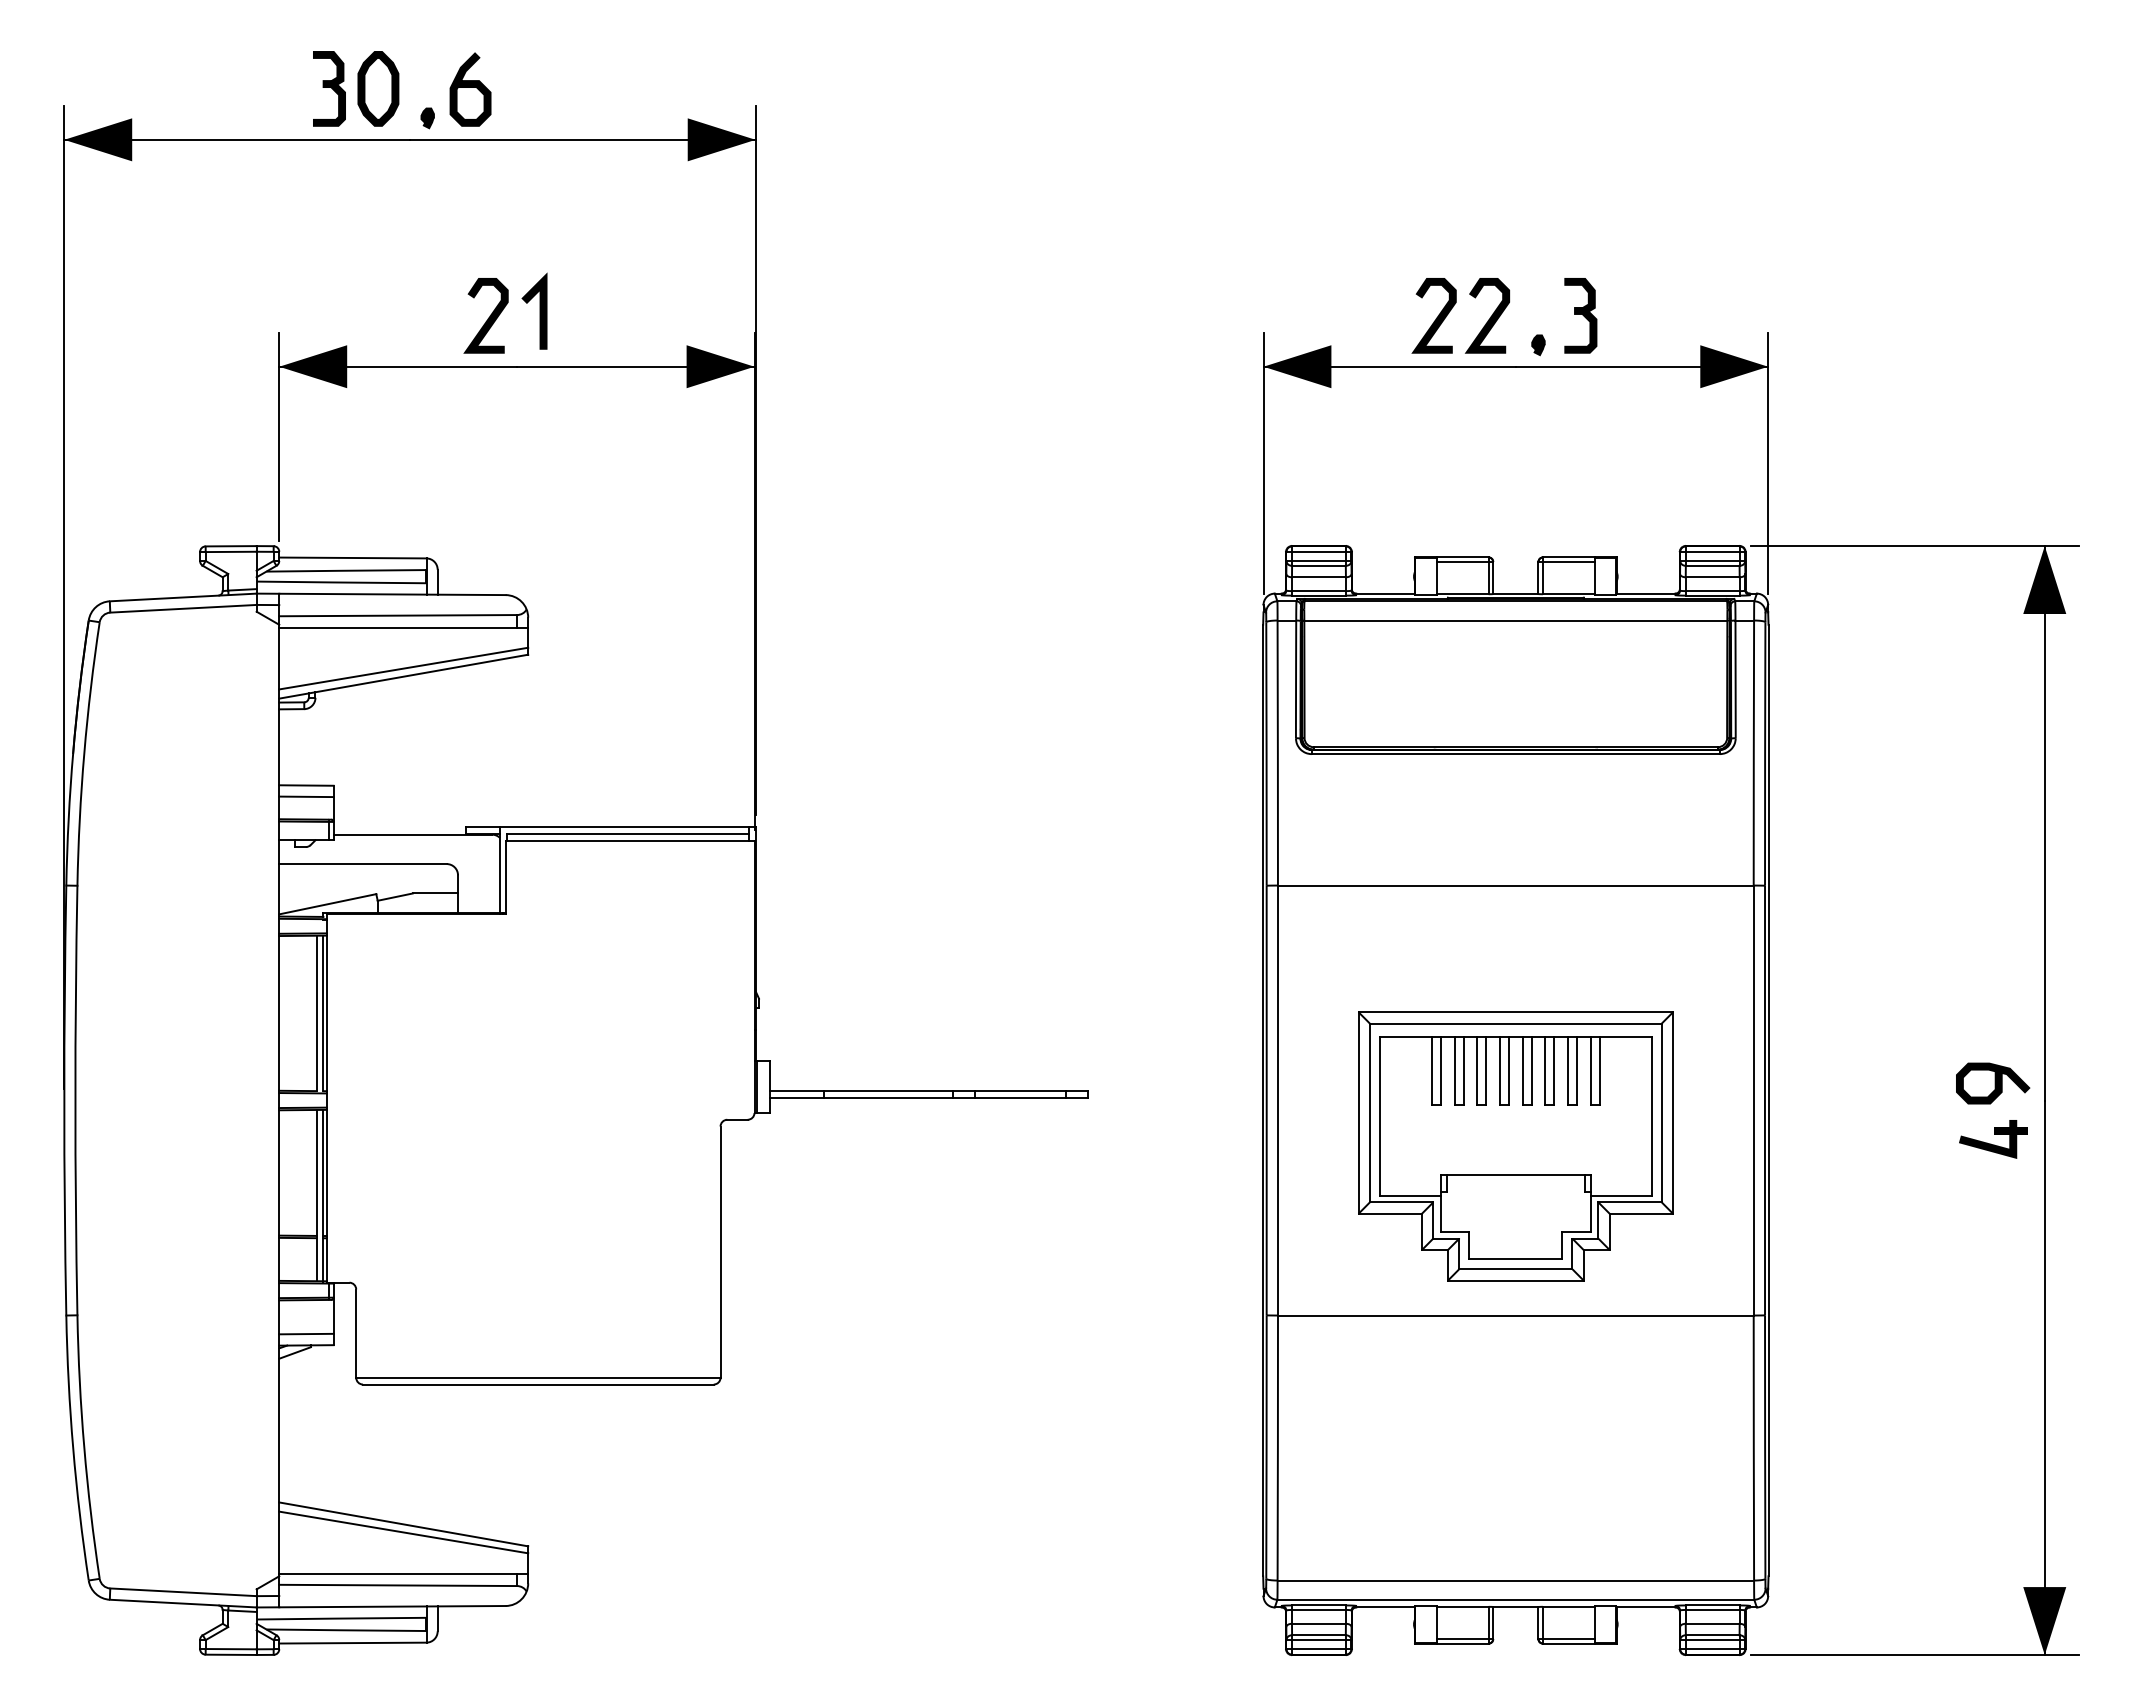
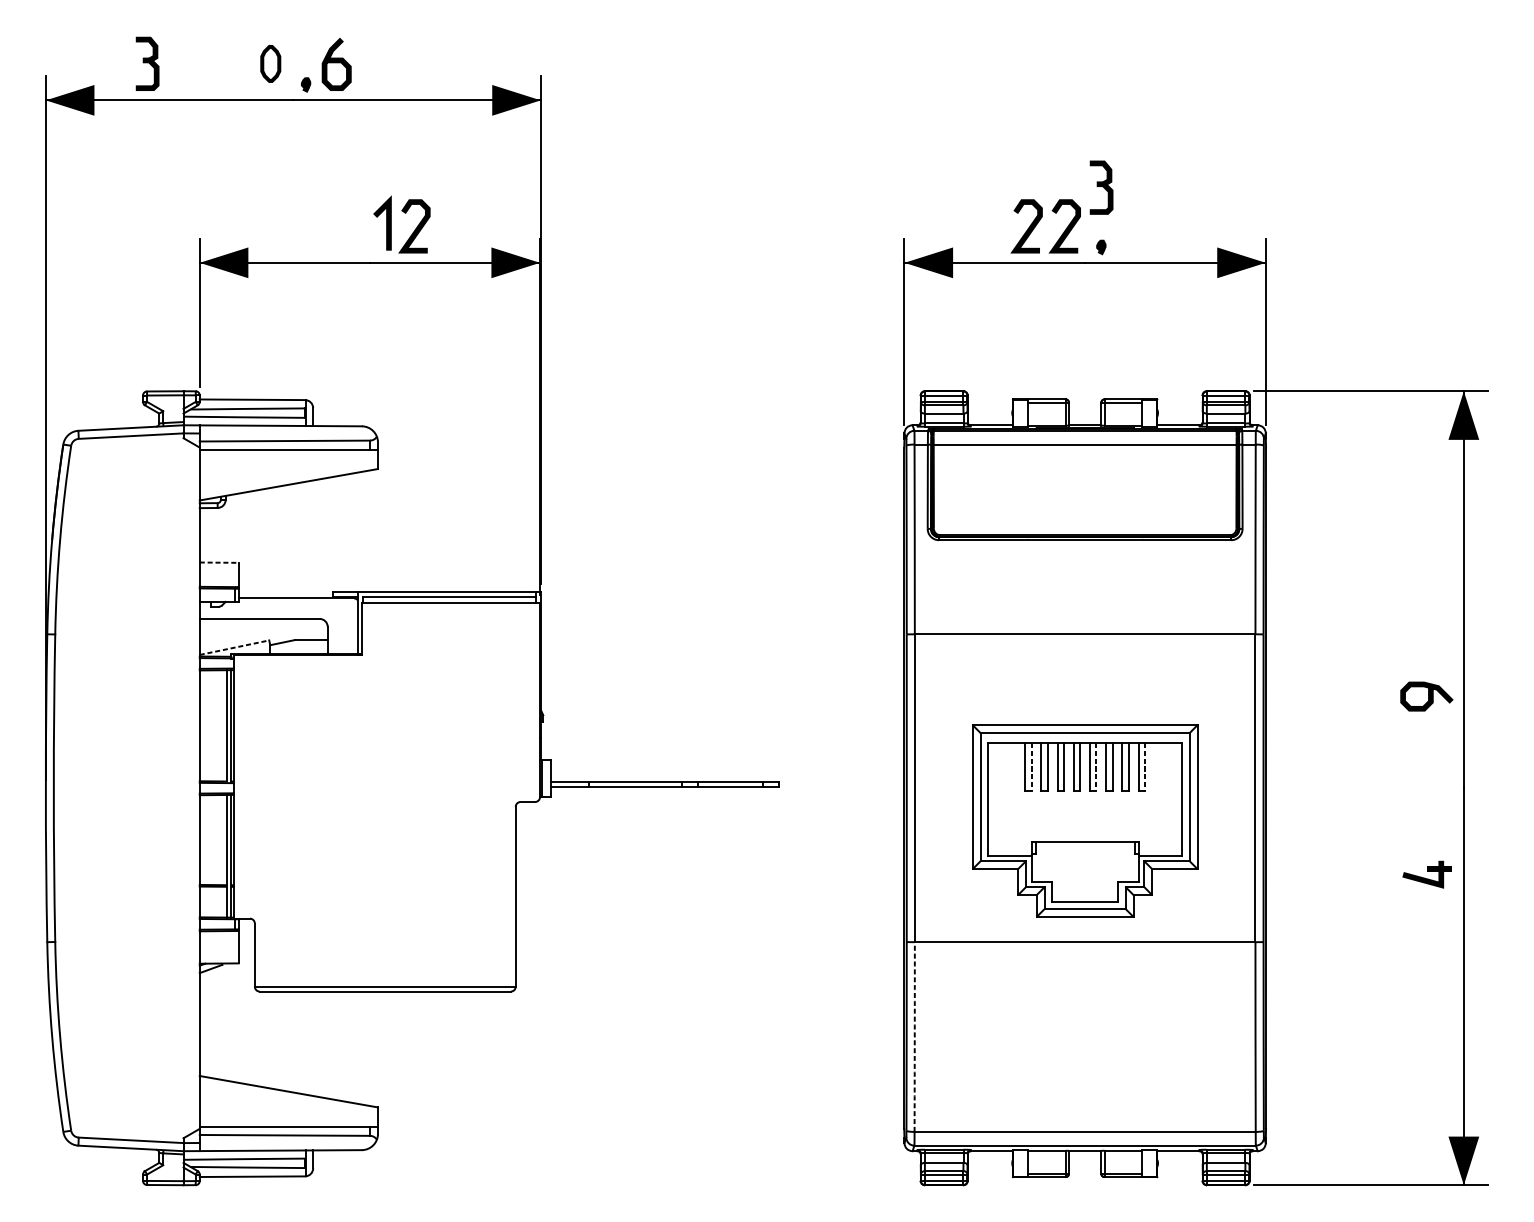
part: (329, 88) -> (147, 63), moved
part: (378, 88) -> (270, 63), size x0.7
part: (1580, 315) -> (1101, 187), moved
curve: (488, 317) -> (416, 227), moved
line: (403, 668) -> (288, 478), removed
line: (306, 785) -> (219, 562), solid -> dashed
line: (306, 796) -> (219, 570), removed
line: (327, 904) -> (234, 647), solid -> dashed
line: (1441, 1071) -> (1031, 767), solid -> dashed
line: (1531, 1071) -> (1096, 767), solid -> dashed
line: (1599, 1071) -> (1145, 767), solid -> dashed
curve: (1994, 1083) -> (1427, 696), moved
part: (1993, 1139) -> (1427, 874), moved
line: (306, 1333) -> (219, 955), removed
arc: (1277, 1448) -> (914, 1037), solid -> dashed
line: (403, 1532) -> (288, 1097), removed

